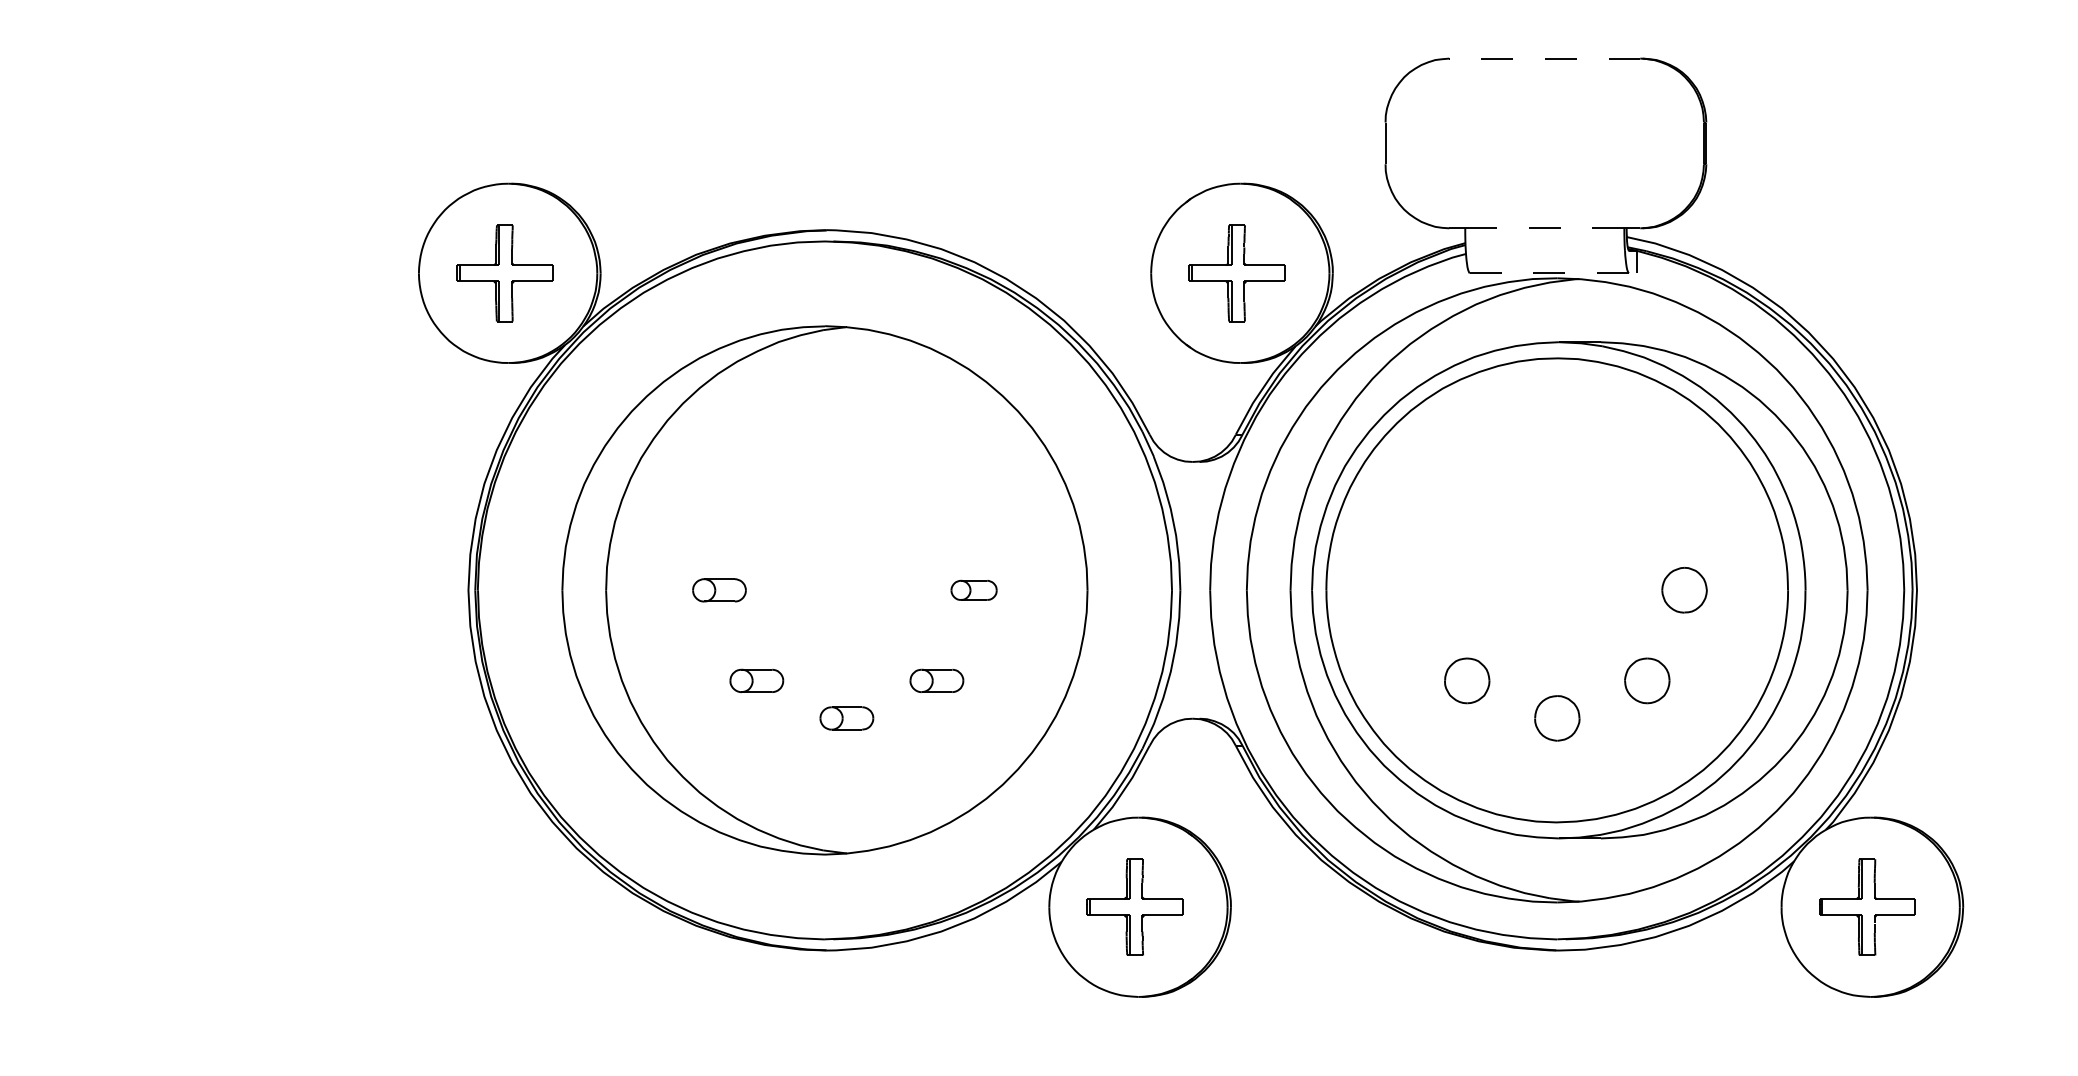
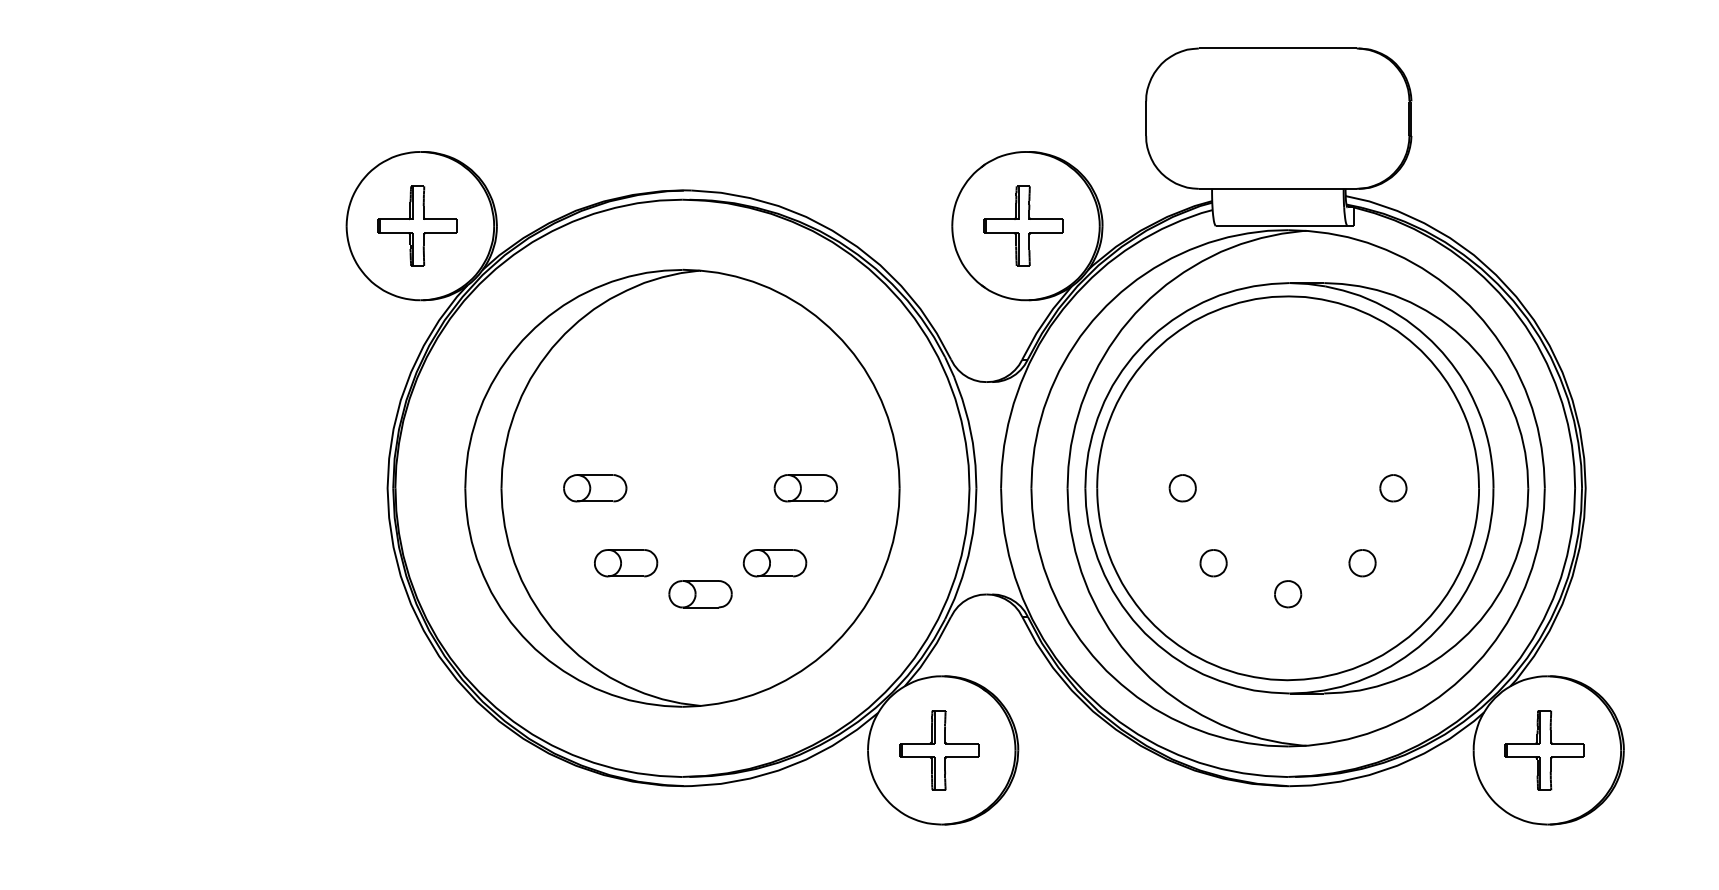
line: (1544, 58) -> (1277, 48), dashed -> solid
line: (1544, 228) -> (1277, 189), dashed -> solid
line: (1553, 273) -> (1285, 226), dashed -> solid
part: (719, 590) -> (595, 488), size x1.43
part: (973, 590) -> (805, 488), size x1.67
part: (1429, 590) -> (1182, 488), added
part: (1684, 590) -> (1393, 488), size x0.71
part: (756, 680) -> (625, 562), size x1.43
part: (936, 680) -> (774, 562), size x1.43
part: (1466, 680) -> (1213, 562), size x0.71
part: (1646, 680) -> (1361, 562), size x0.71
part: (846, 718) -> (700, 594), size x1.43
part: (1556, 718) -> (1287, 594), size x0.71

